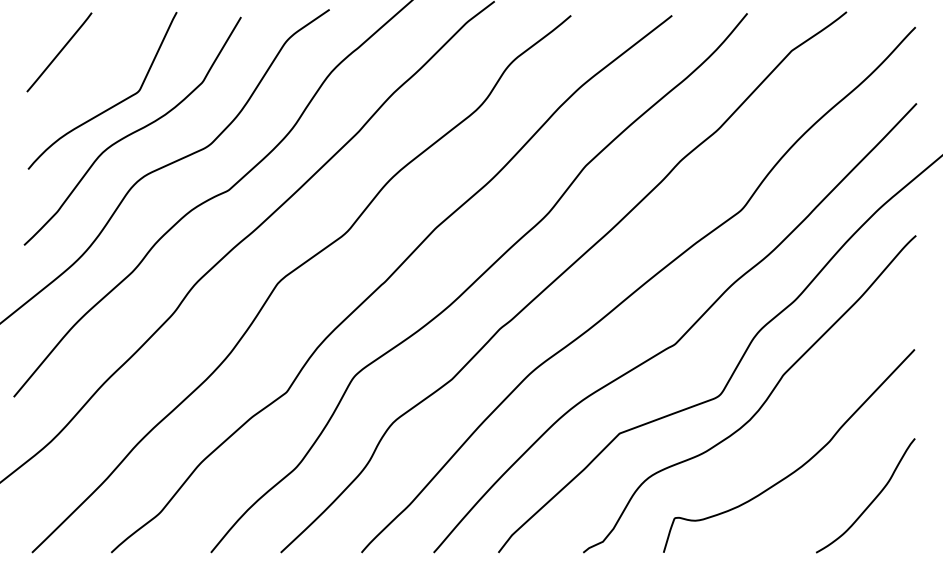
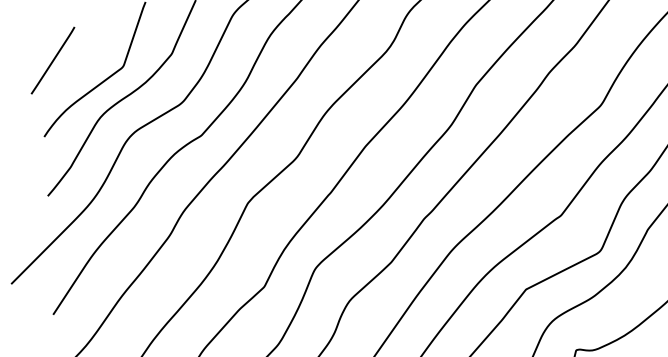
line: (59, 52) -> (53, 60), moved

